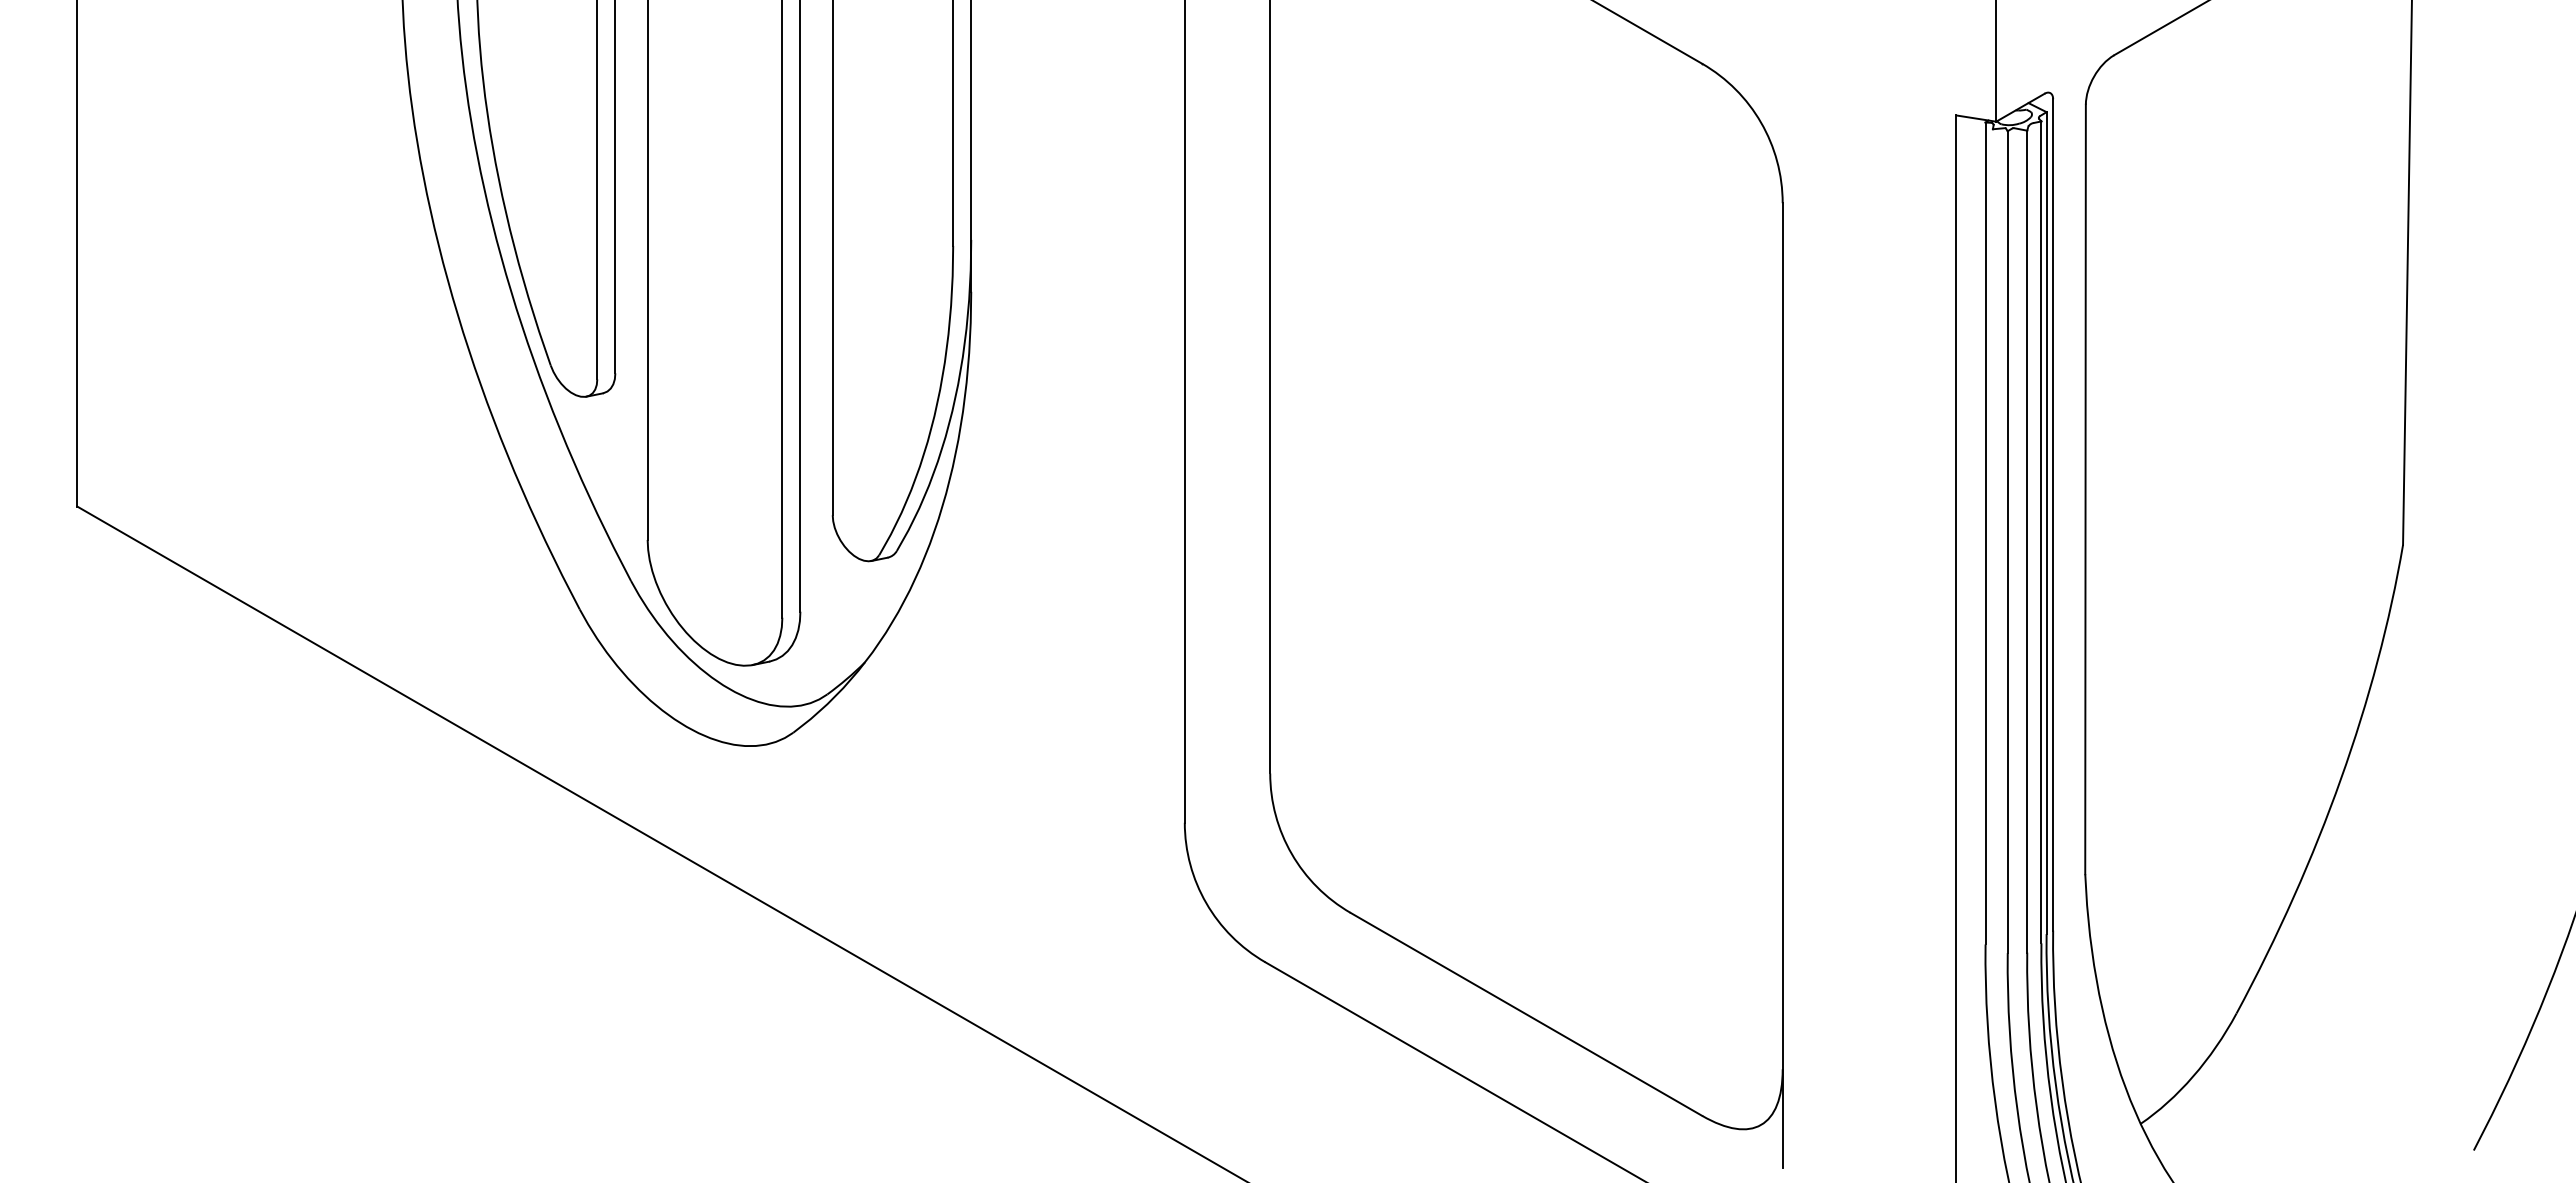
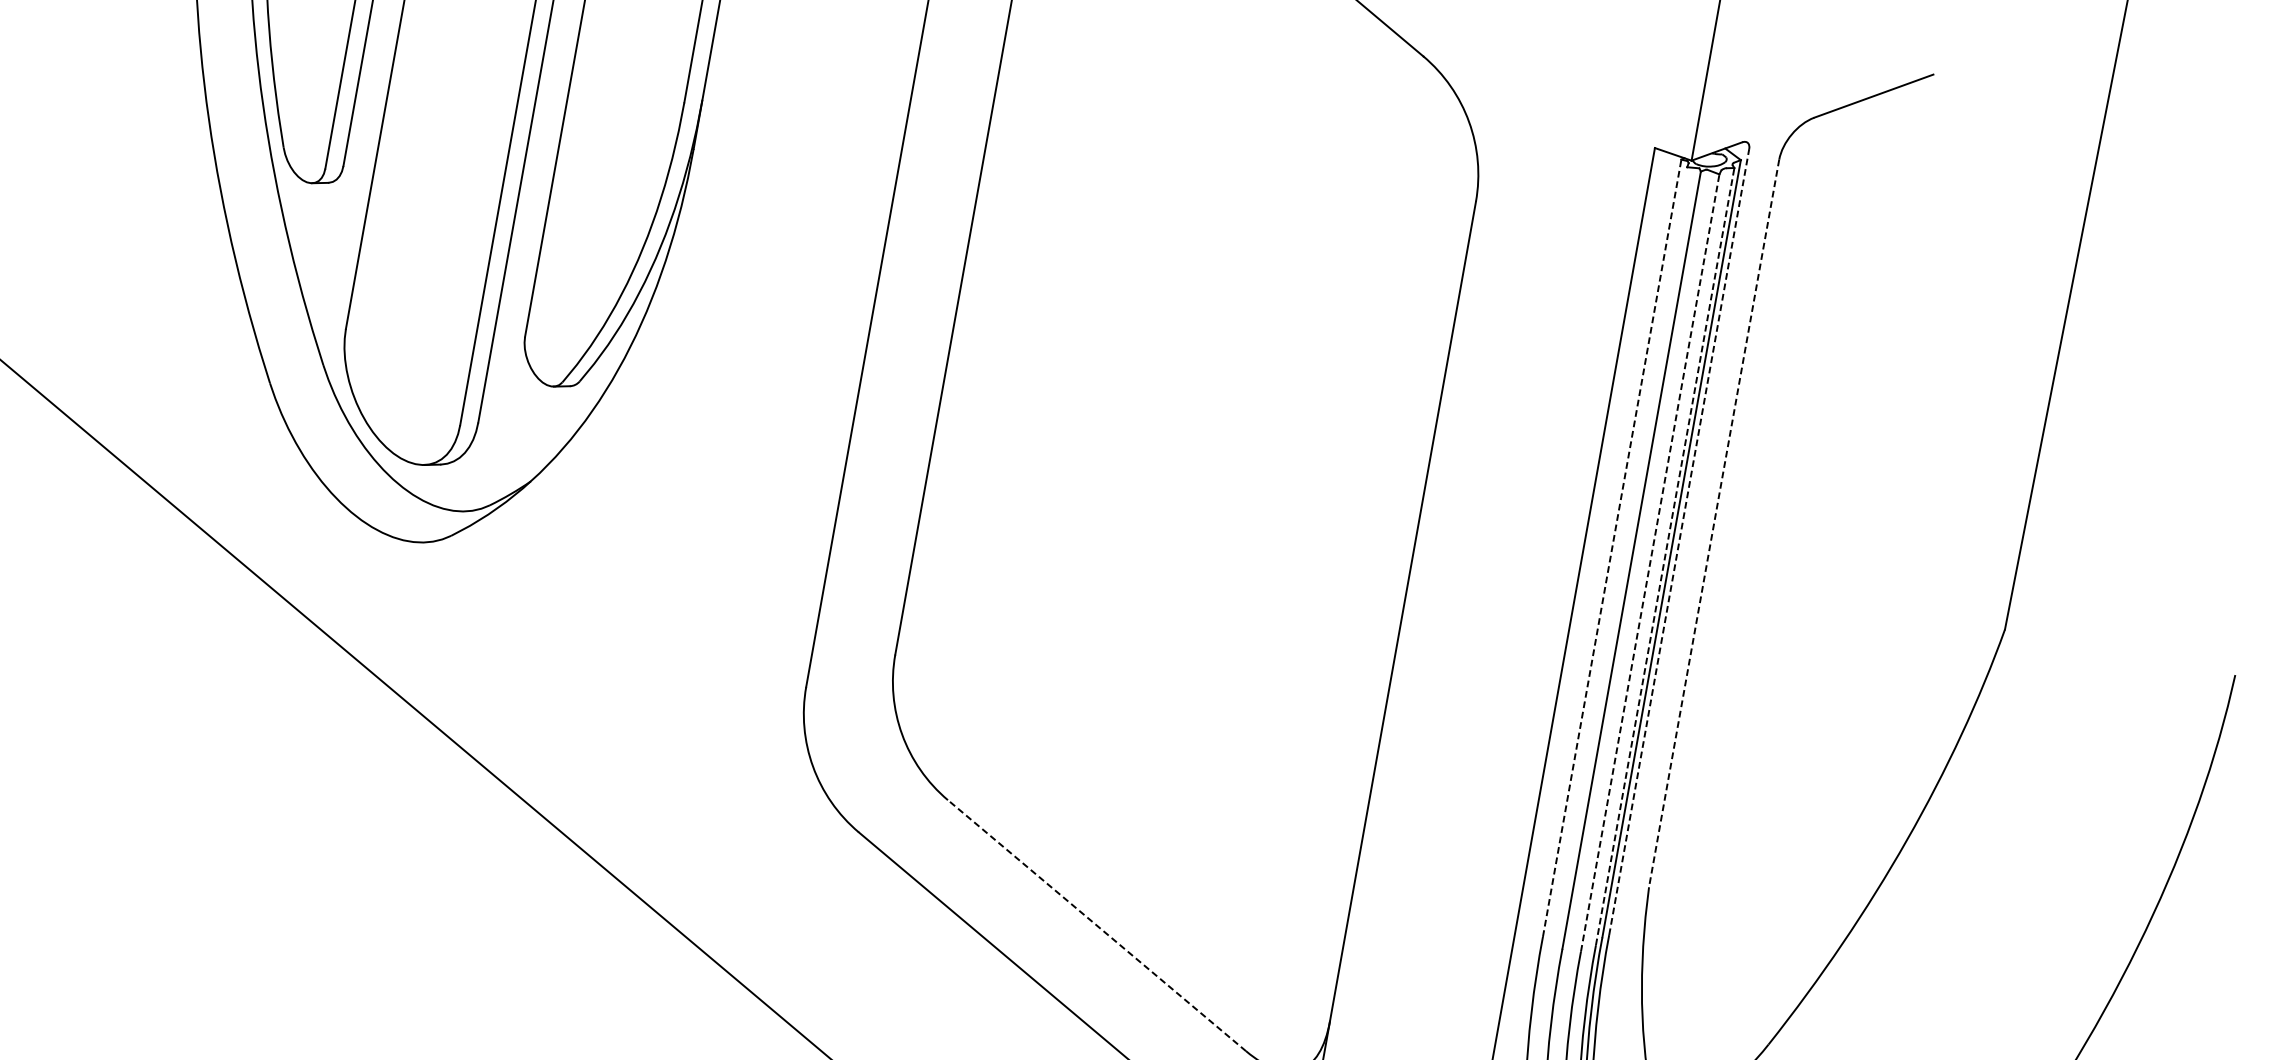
line: (2085, 489) -> (1714, 523), solid -> dashed
line: (2053, 514) -> (1679, 541), solid -> dashed
line: (2041, 532) -> (1665, 556), solid -> dashed
line: (1985, 533) -> (1612, 548), solid -> dashed
line: (2027, 541) -> (1650, 562), solid -> dashed
line: (1526, 1014) -> (1097, 925), solid -> dashed

